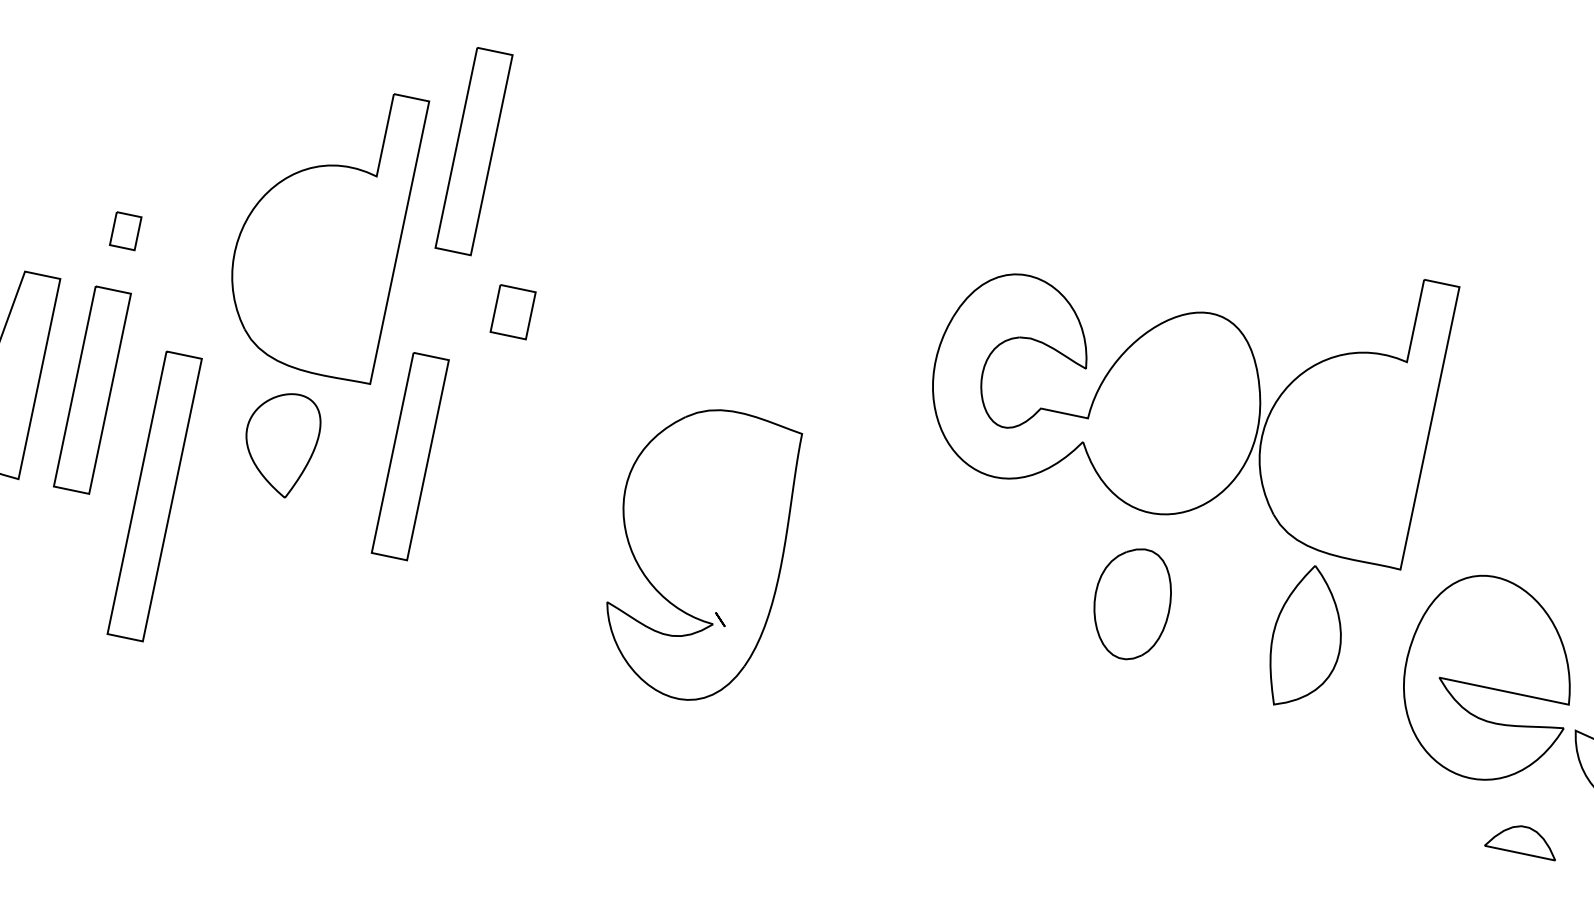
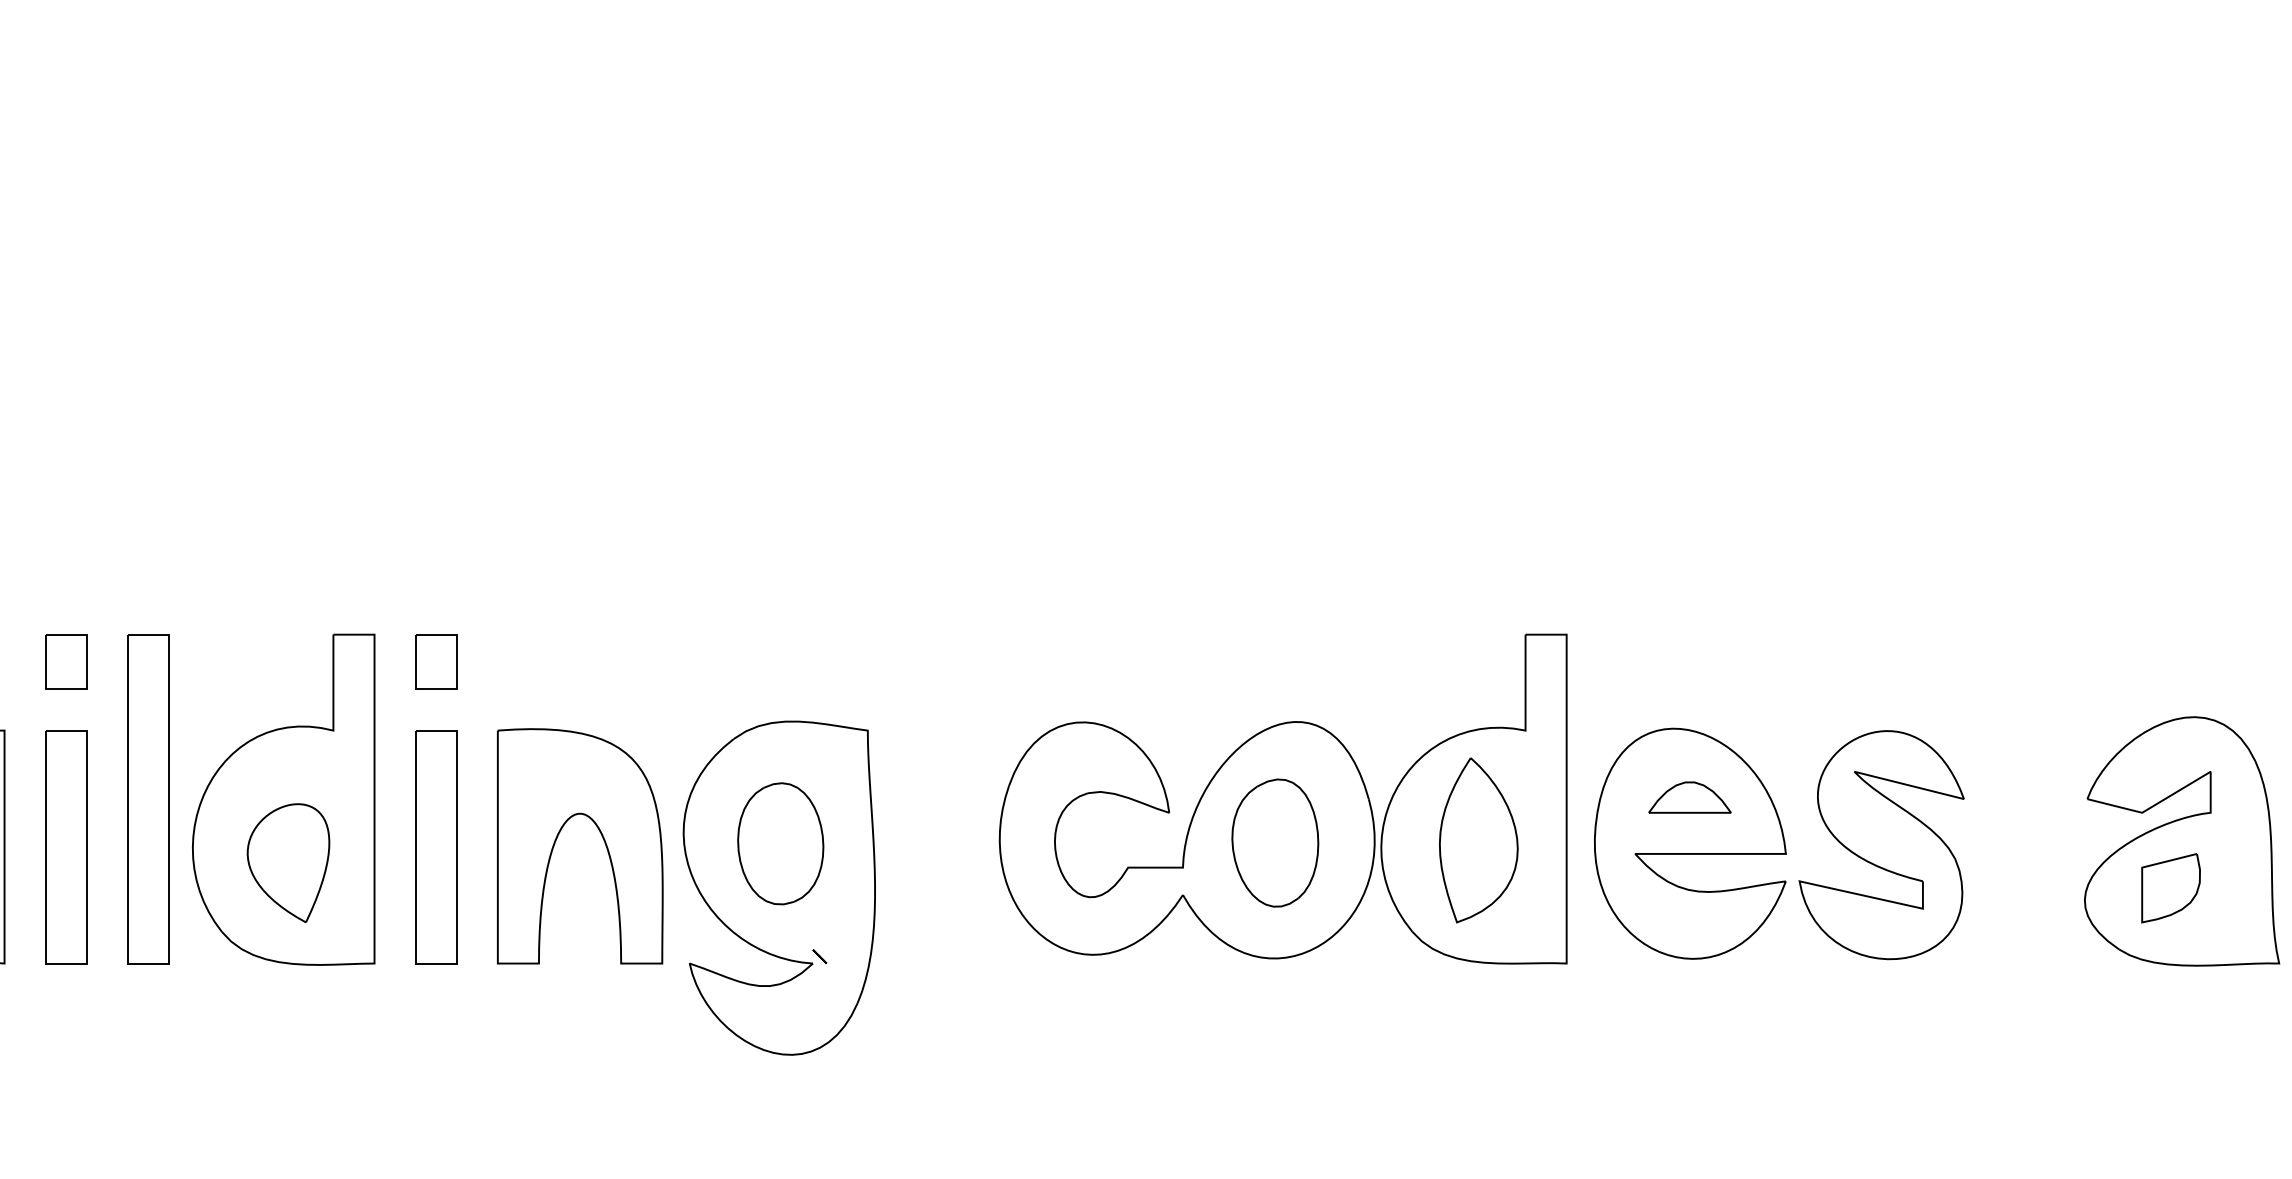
part: (474, 151) -> (436, 492), removed
part: (321, 226) -> (283, 799), moved
part: (126, 230) -> (66, 661), size x1.43
part: (513, 311) -> (436, 661), moved
part: (1185, 376) -> (1282, 798), moved
part: (554, 477) -> (601, 836), added
part: (154, 496) -> (148, 799), moved
part: (706, 515) -> (780, 843), added
part: (1522, 839) -> (1689, 797), moved

